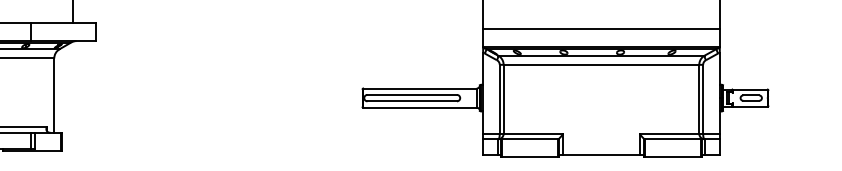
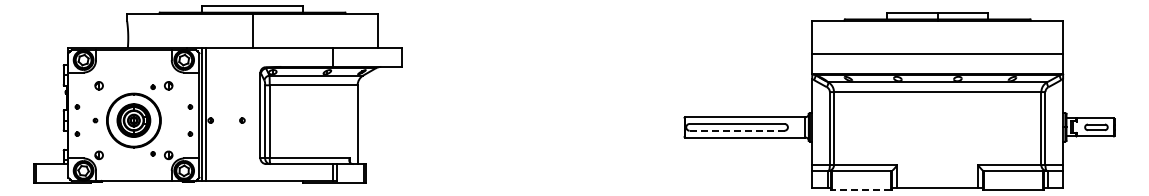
line: (411, 101) -> (736, 130), solid -> dashed
line: (529, 157) -> (861, 190), solid -> dashed

